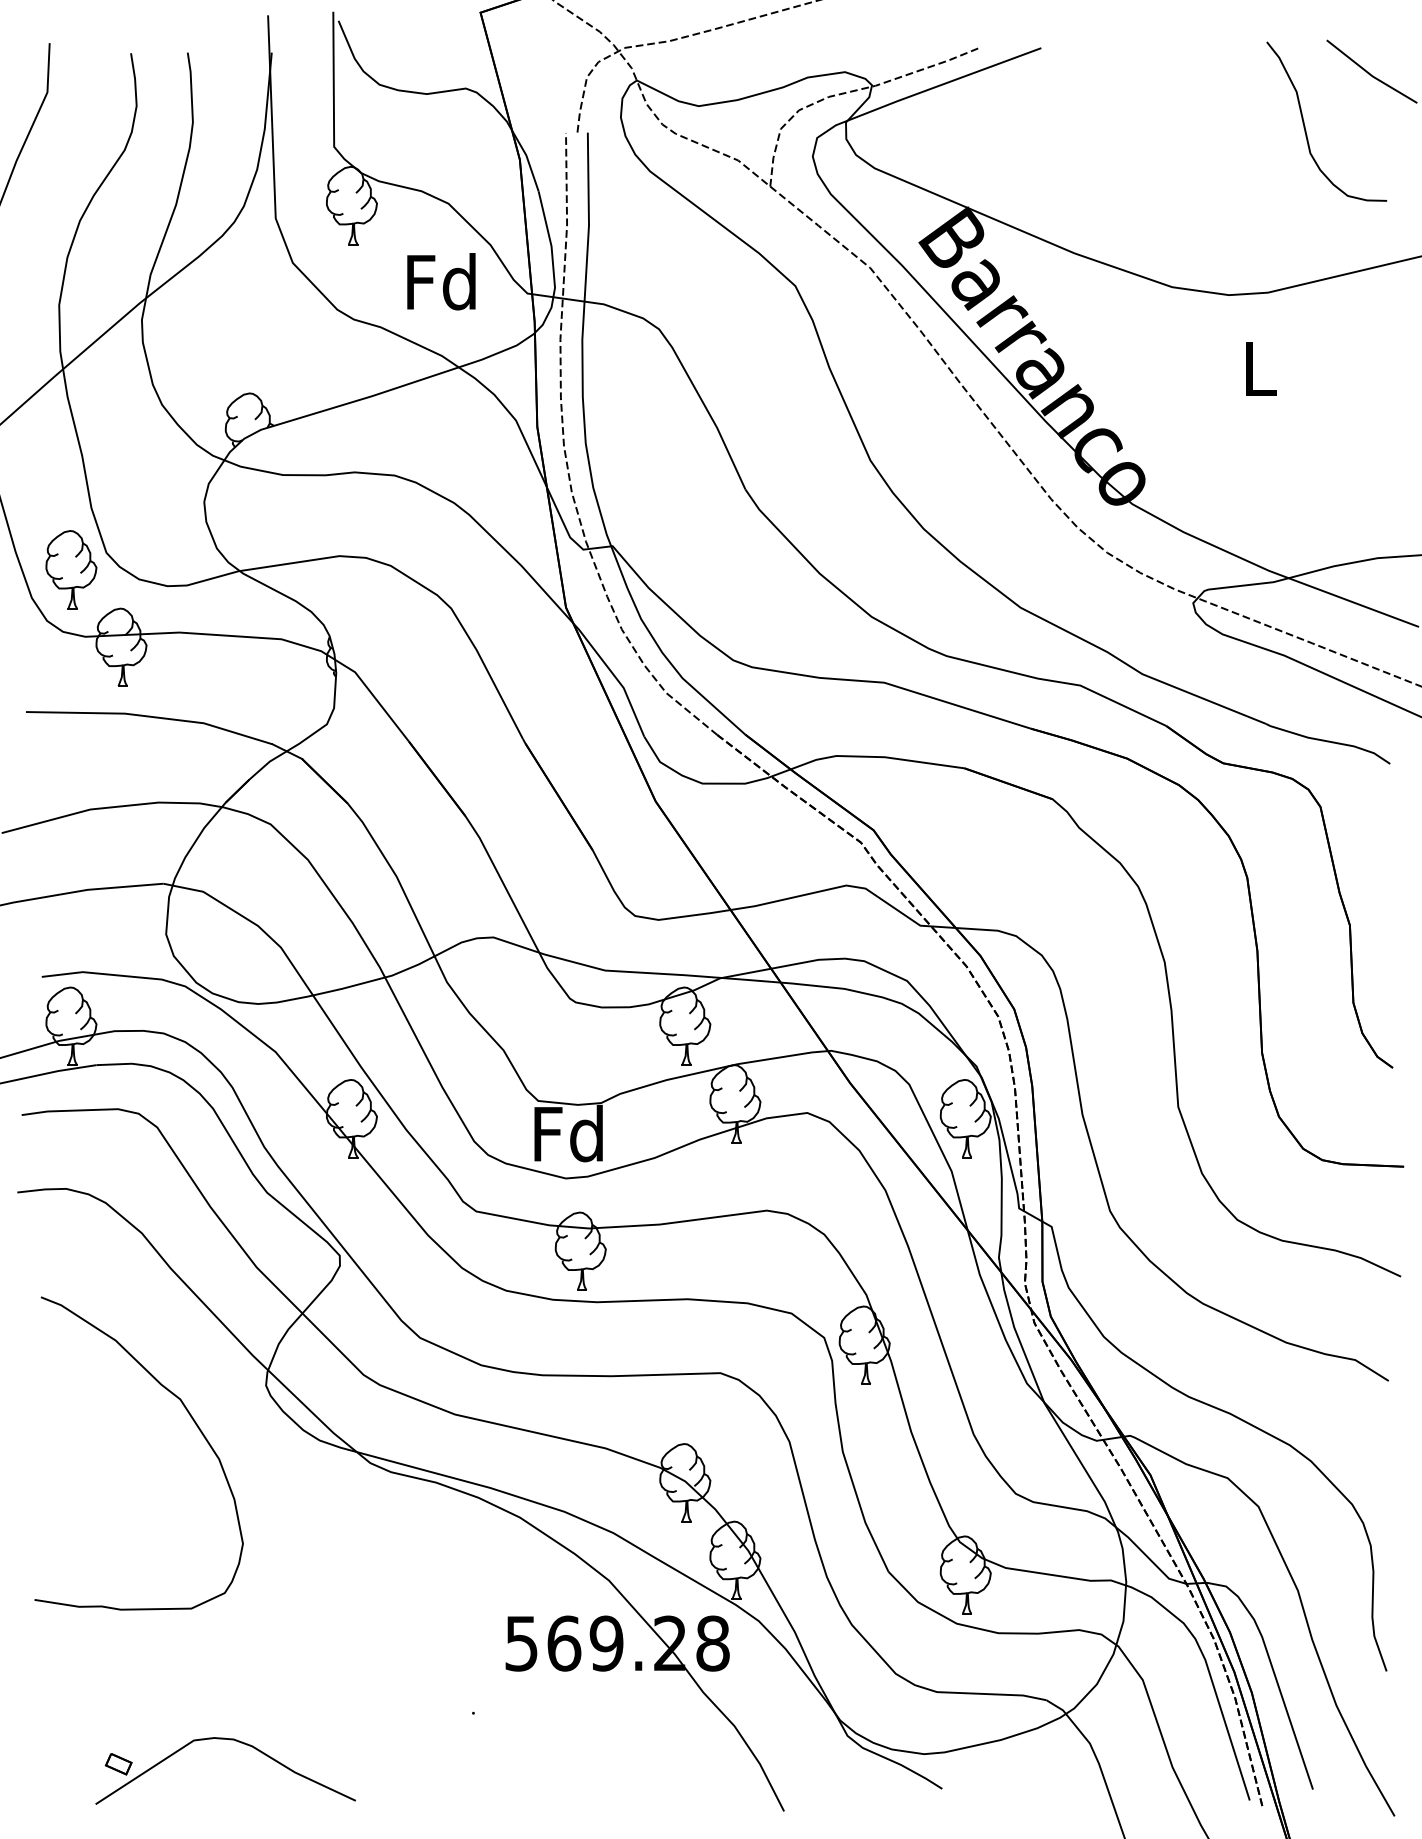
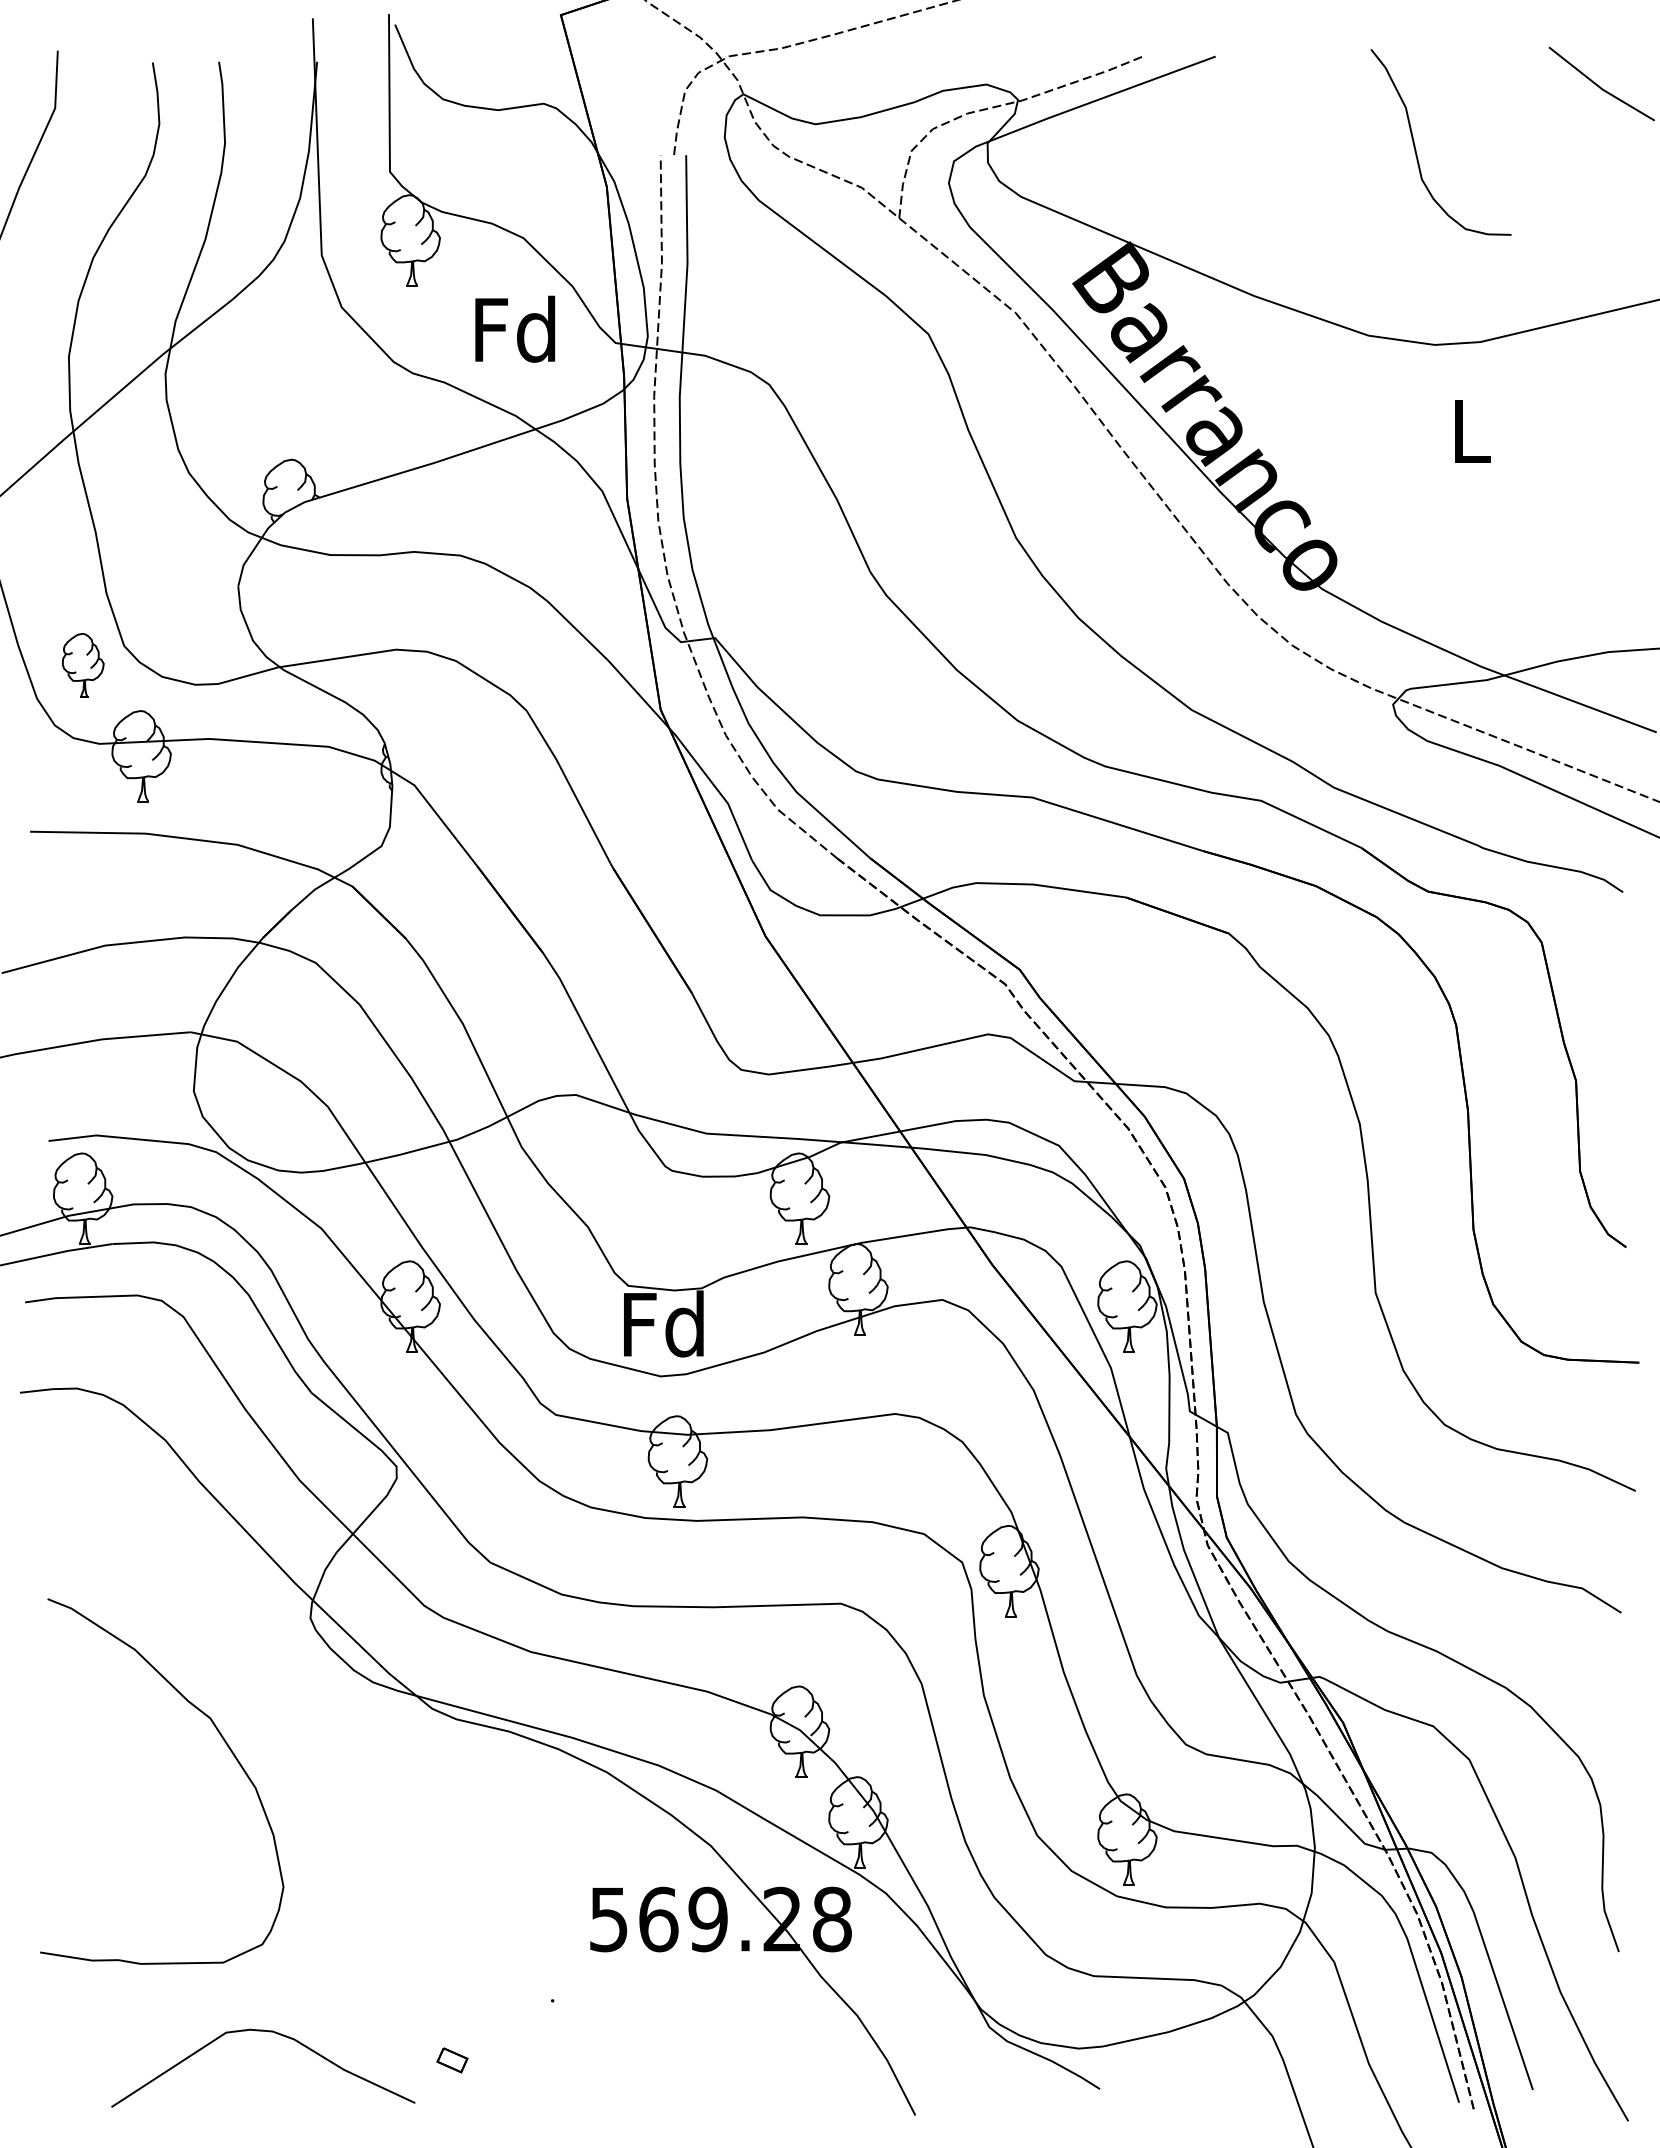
curve: (1305, 127) -> (1416, 149), moved
part: (71, 569) -> (83, 665), size x0.7
curve: (192, 1420) -> (224, 1742), moved
part: (118, 1764) -> (452, 2060), moved

